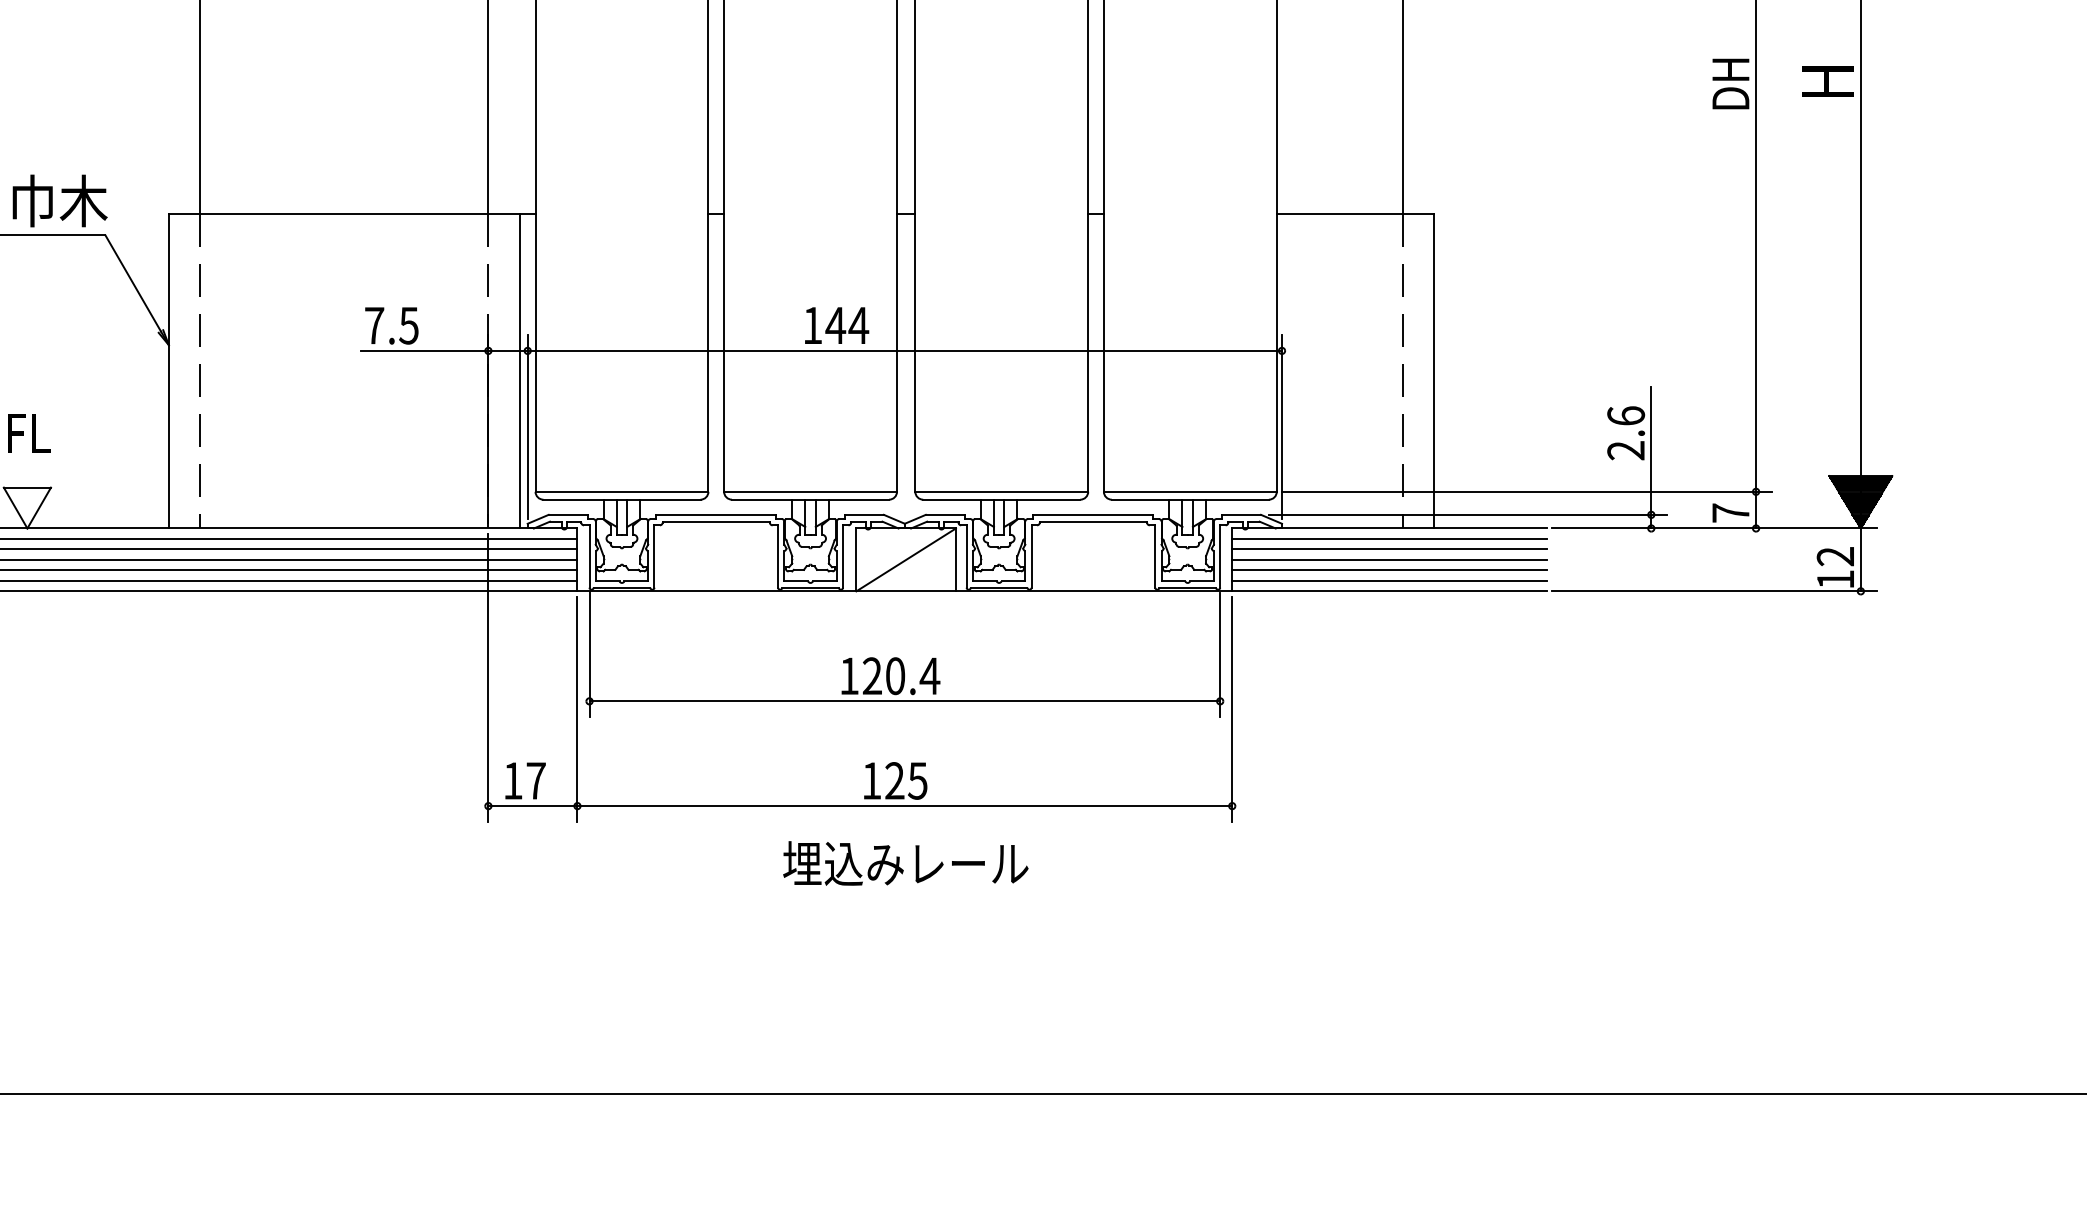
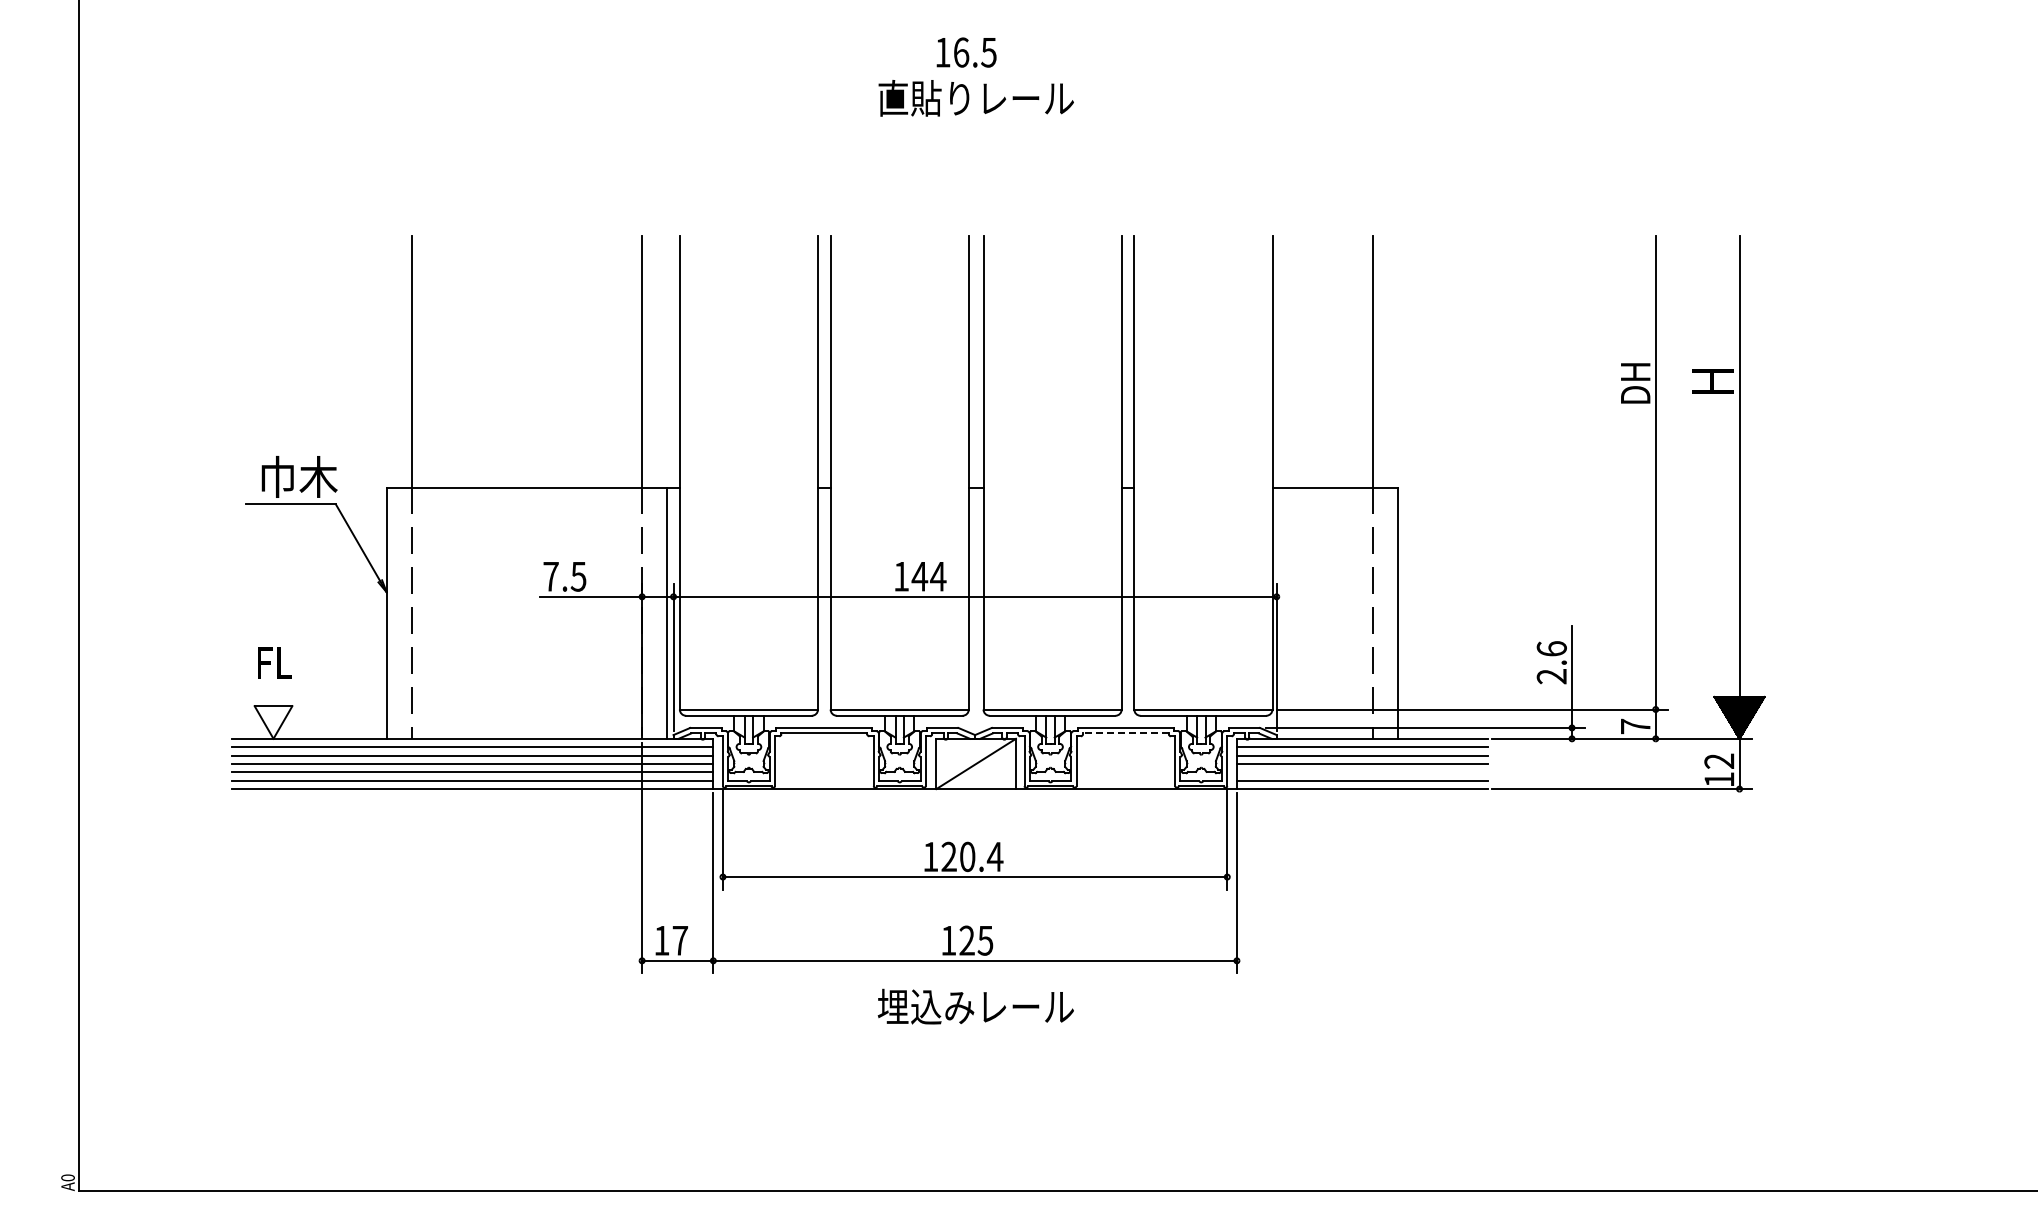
line: (1092, 521) -> (1125, 733), solid -> dashed
line: (1389, 570) -> (1362, 772), removed

